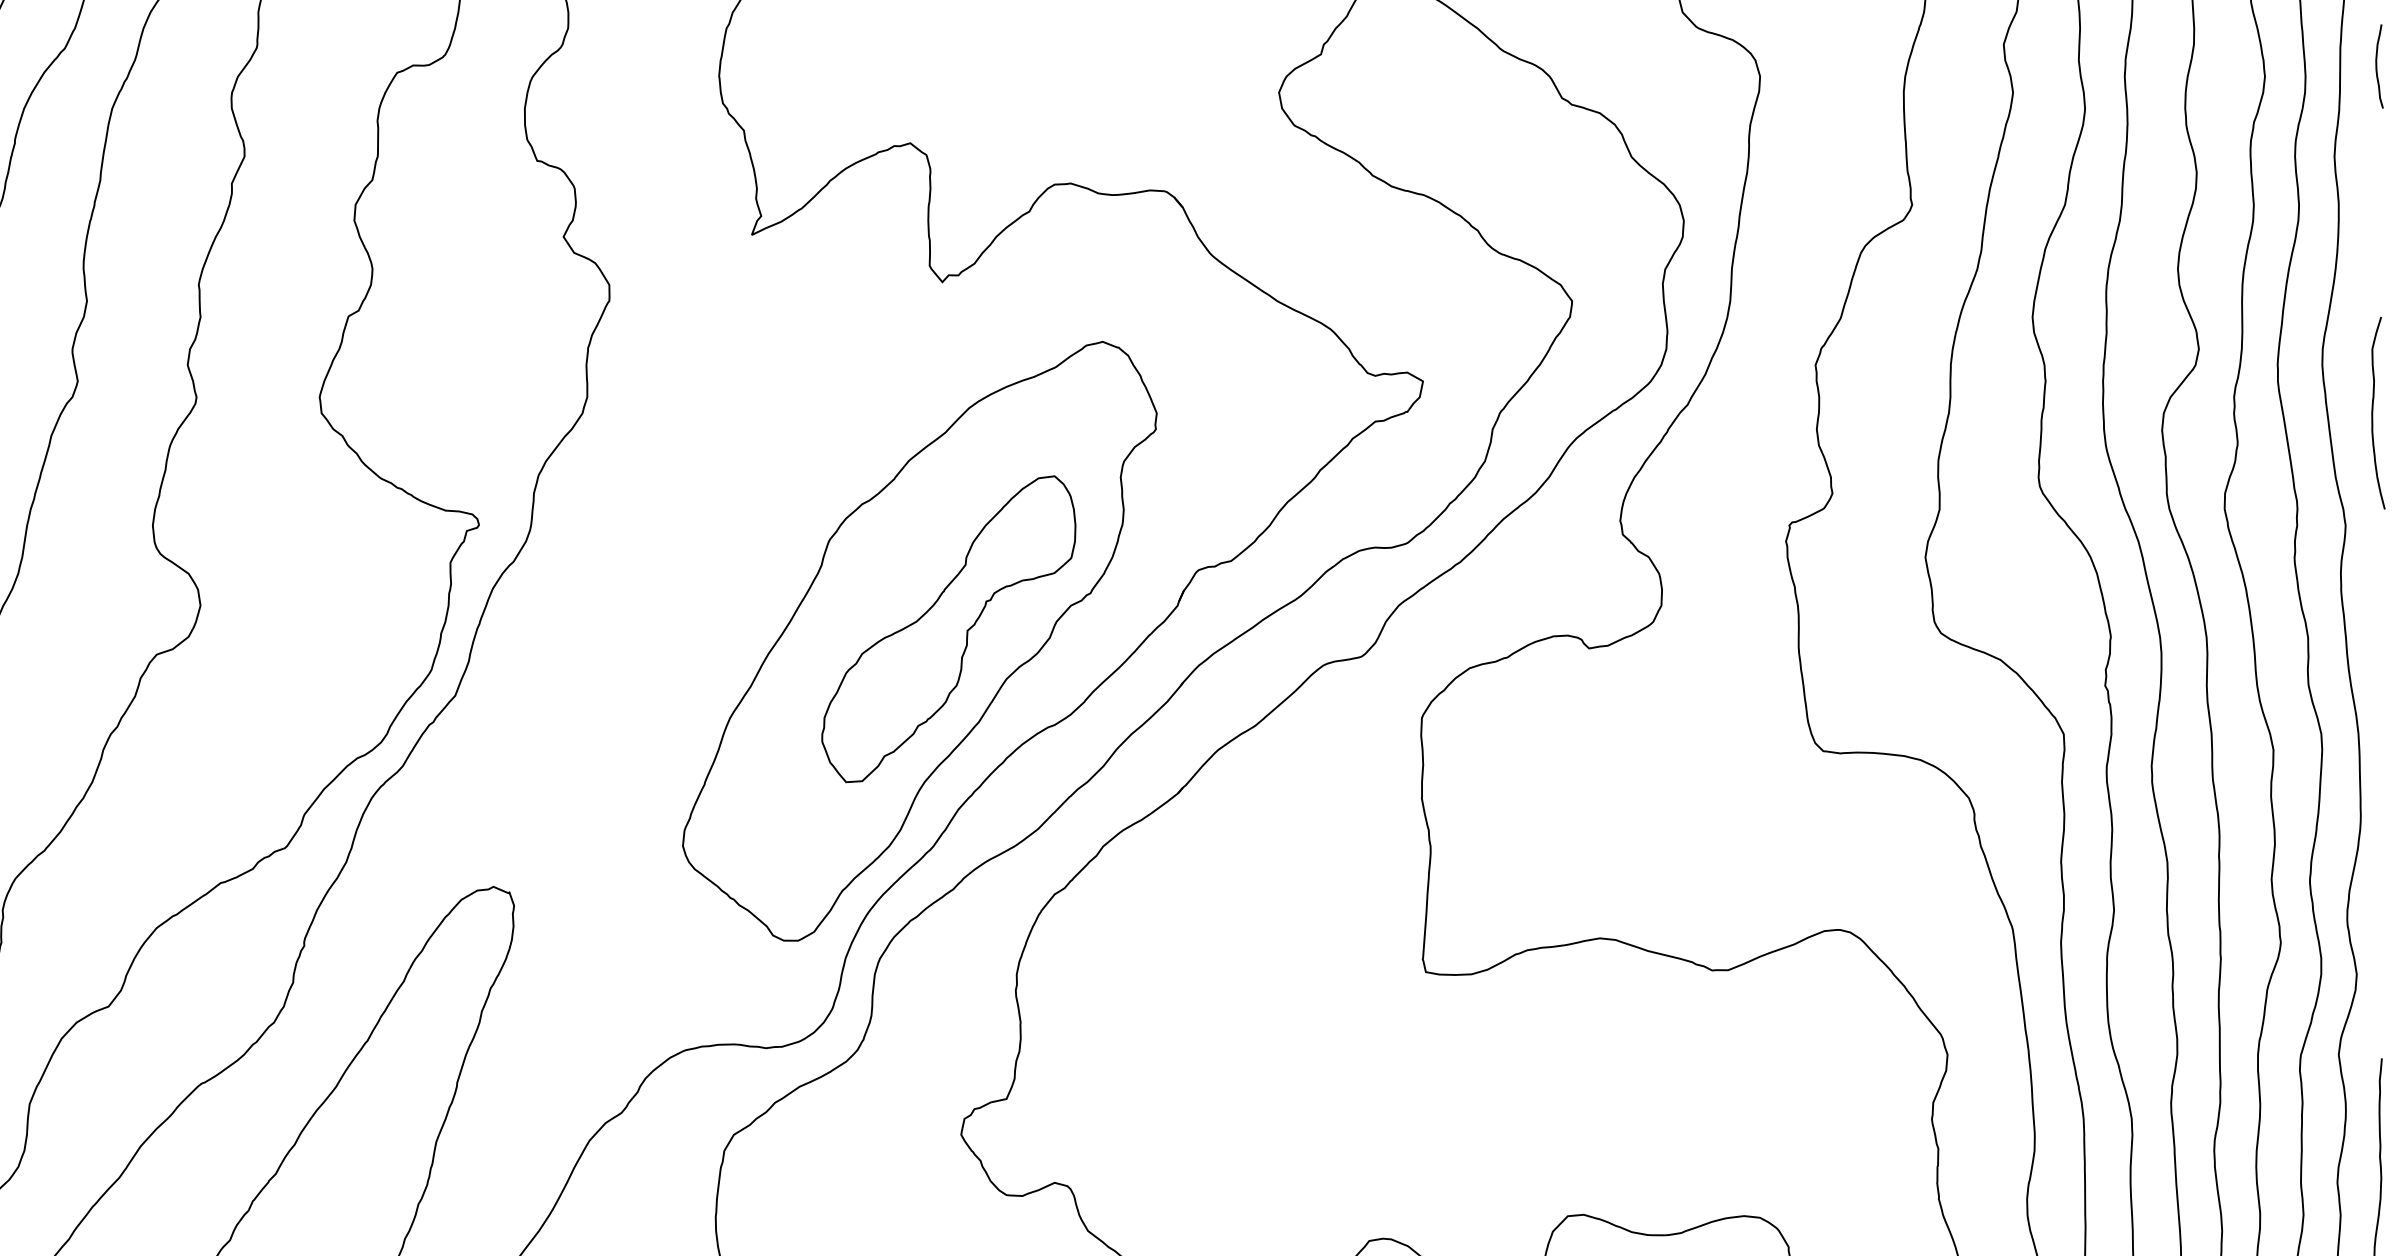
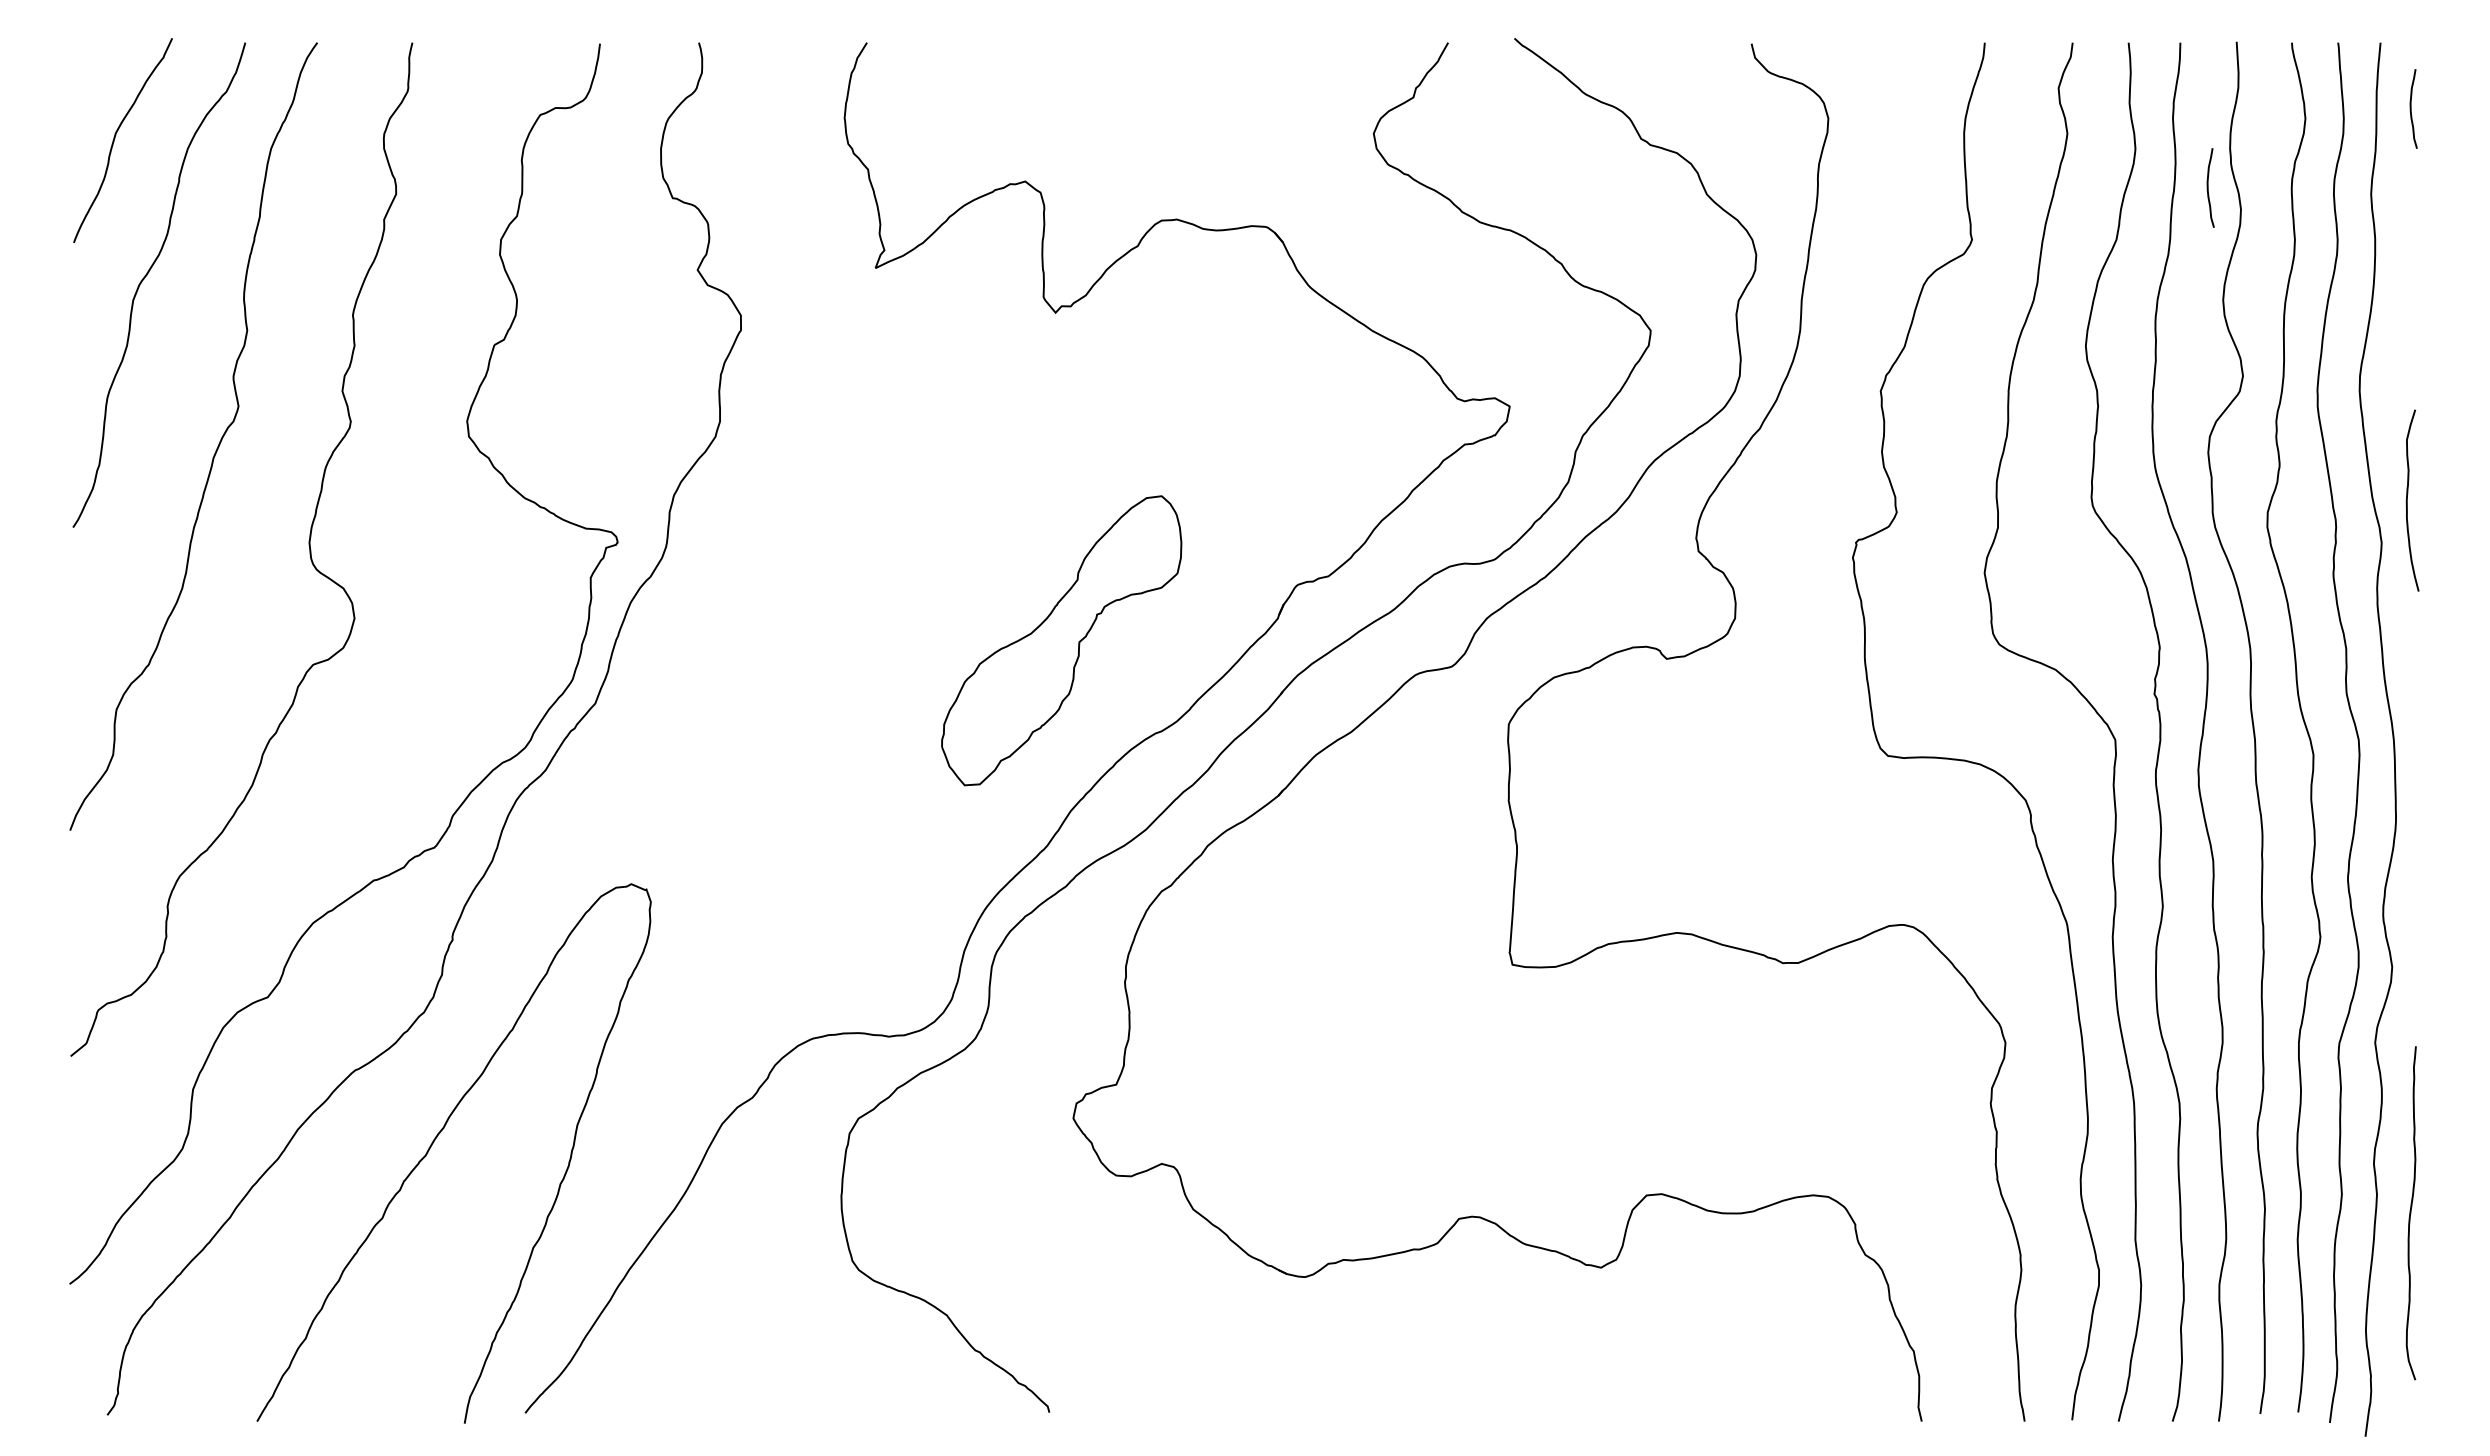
curve: (2162, 149) -> (2208, 187), added
curve: (2372, 413) -> (2407, 500), moved
part: (920, 640) -> (1034, 651), removed

